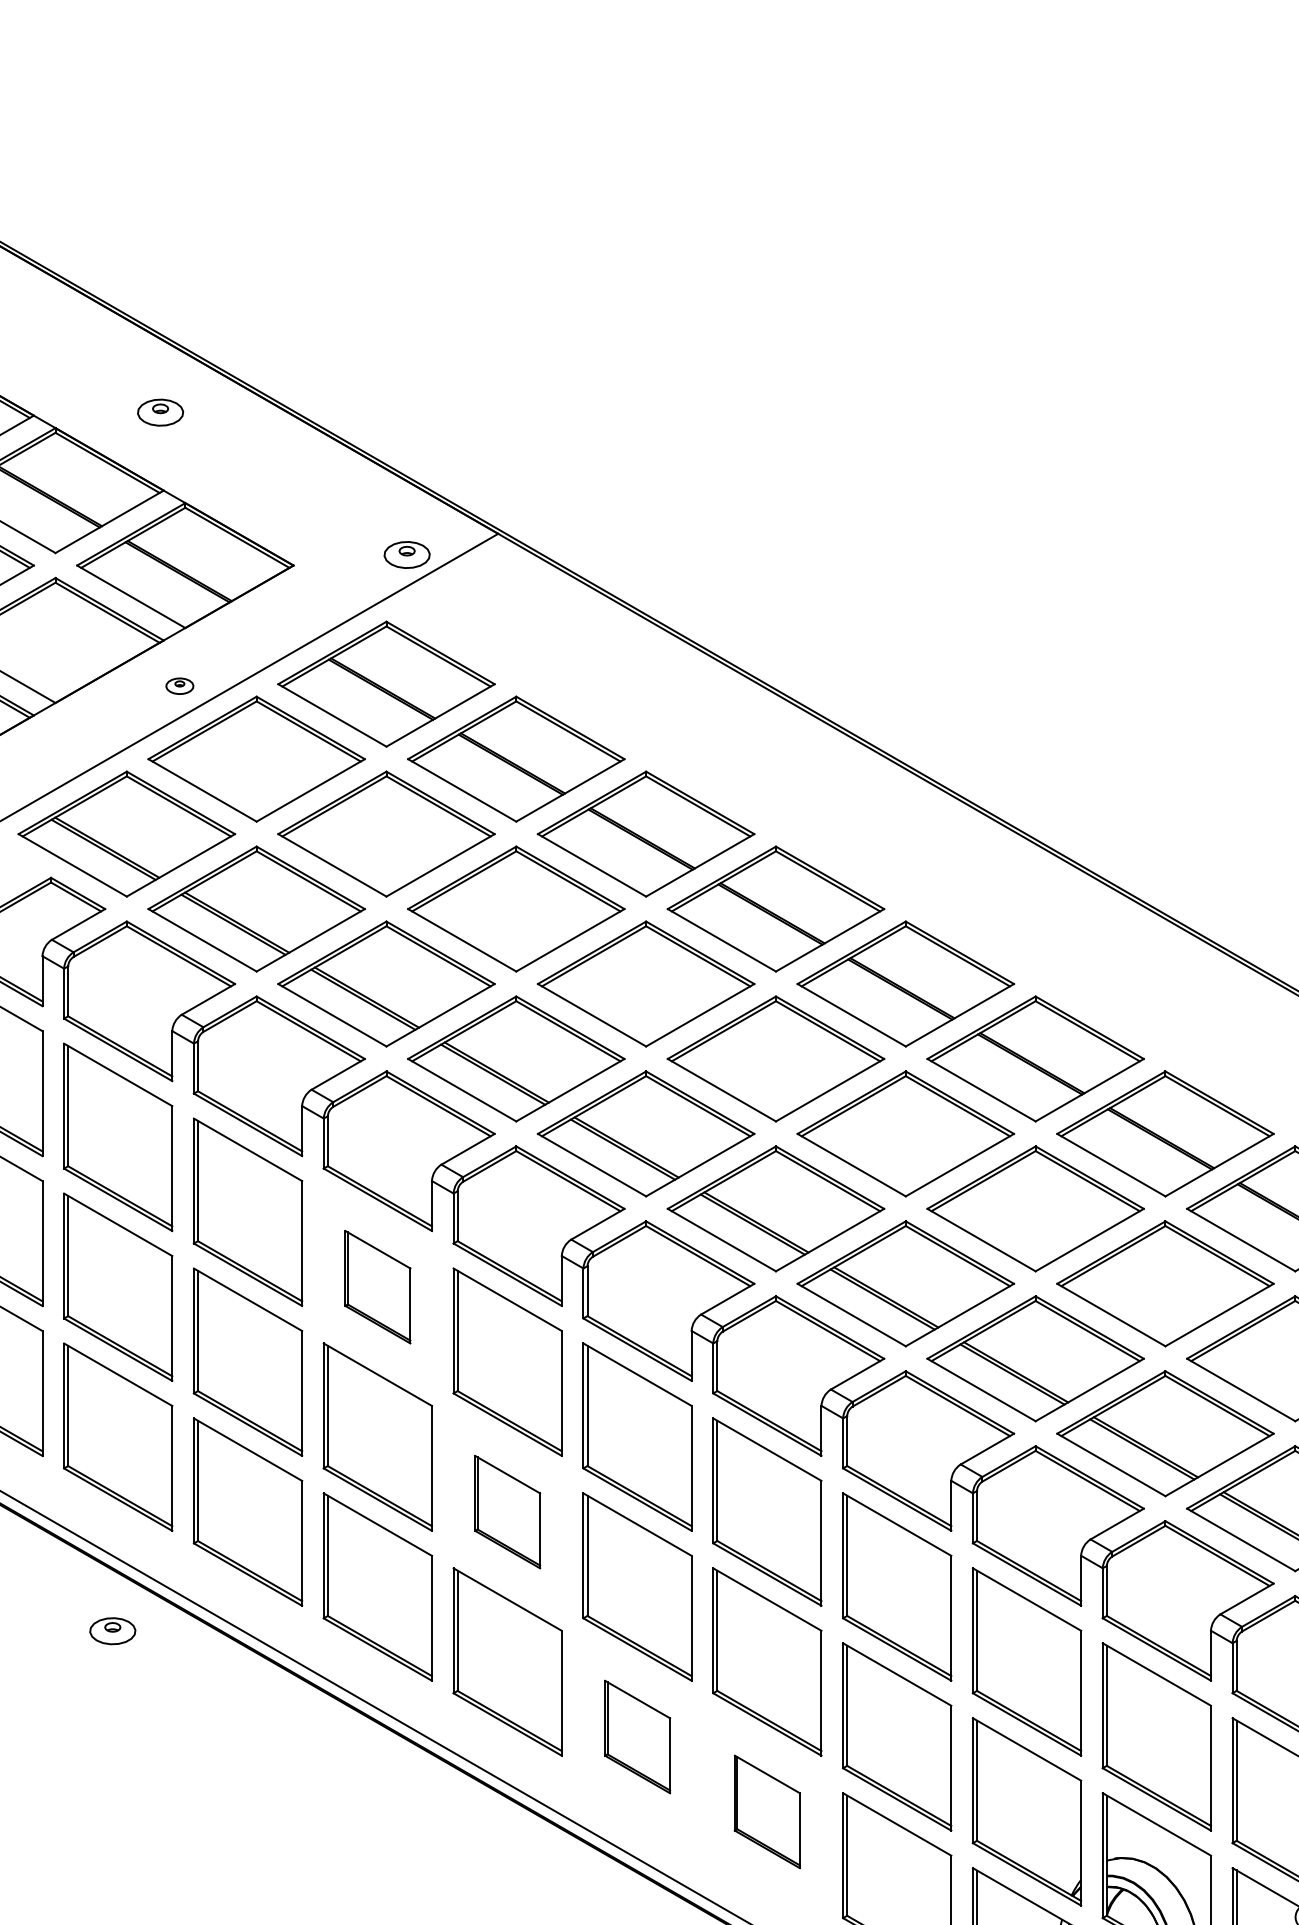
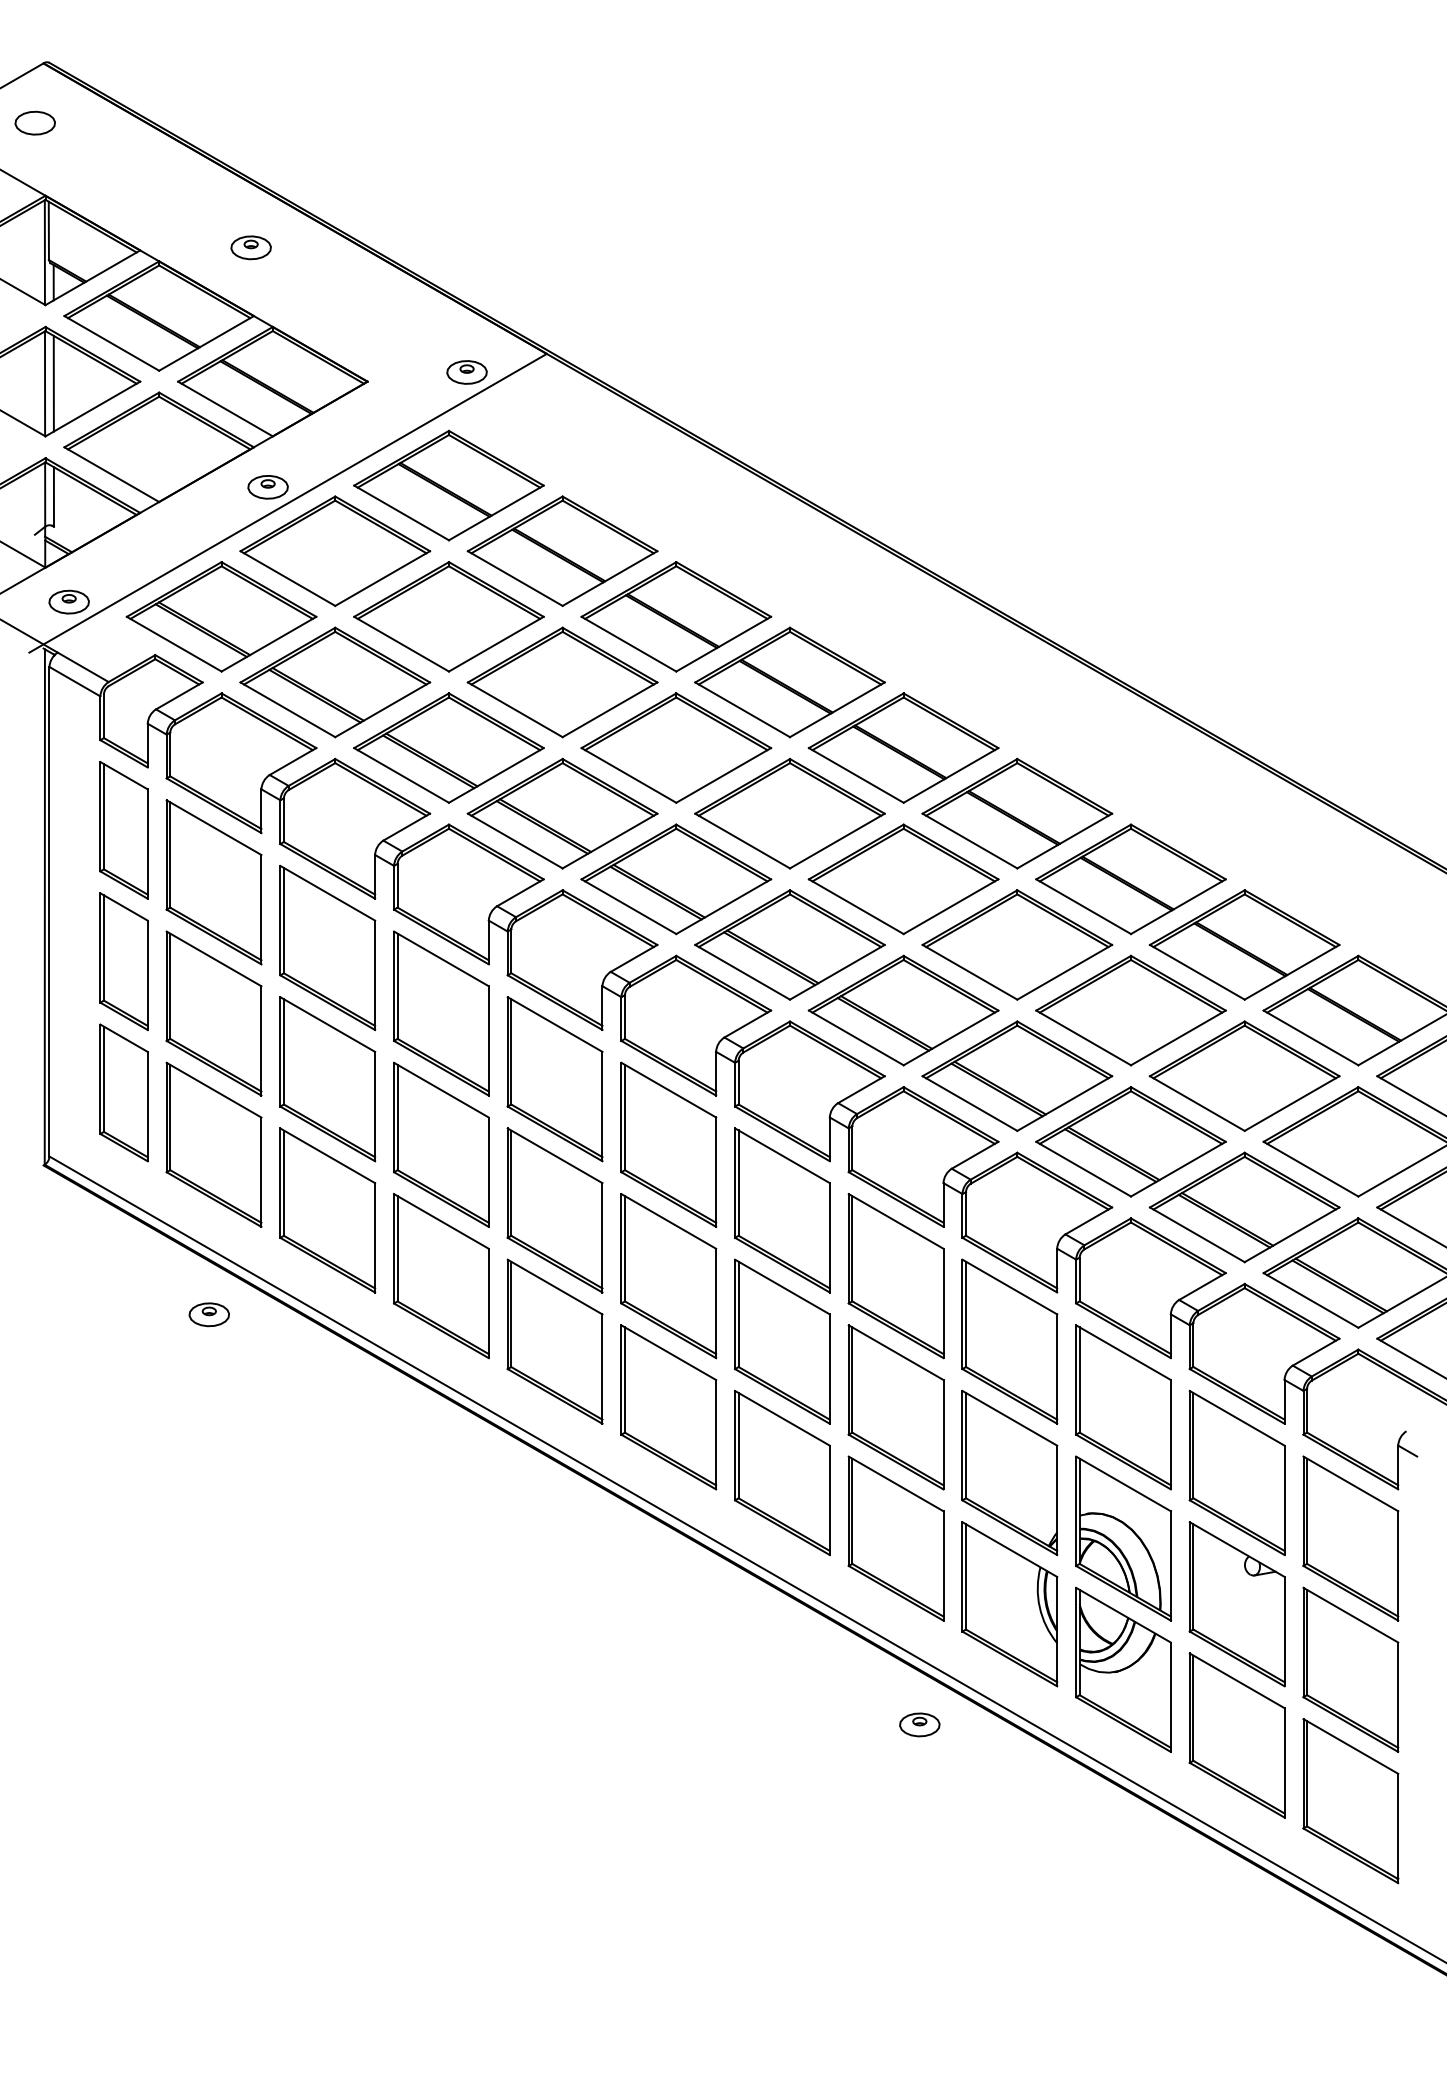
part: (179, 686) -> (267, 487), size x1.67
part: (377, 1287) -> (441, 1013), size x1.67
part: (507, 1512) -> (554, 1210), size x1.67
part: (637, 1737) -> (668, 1407), size x1.67
part: (767, 1811) -> (782, 1472), size x1.67

